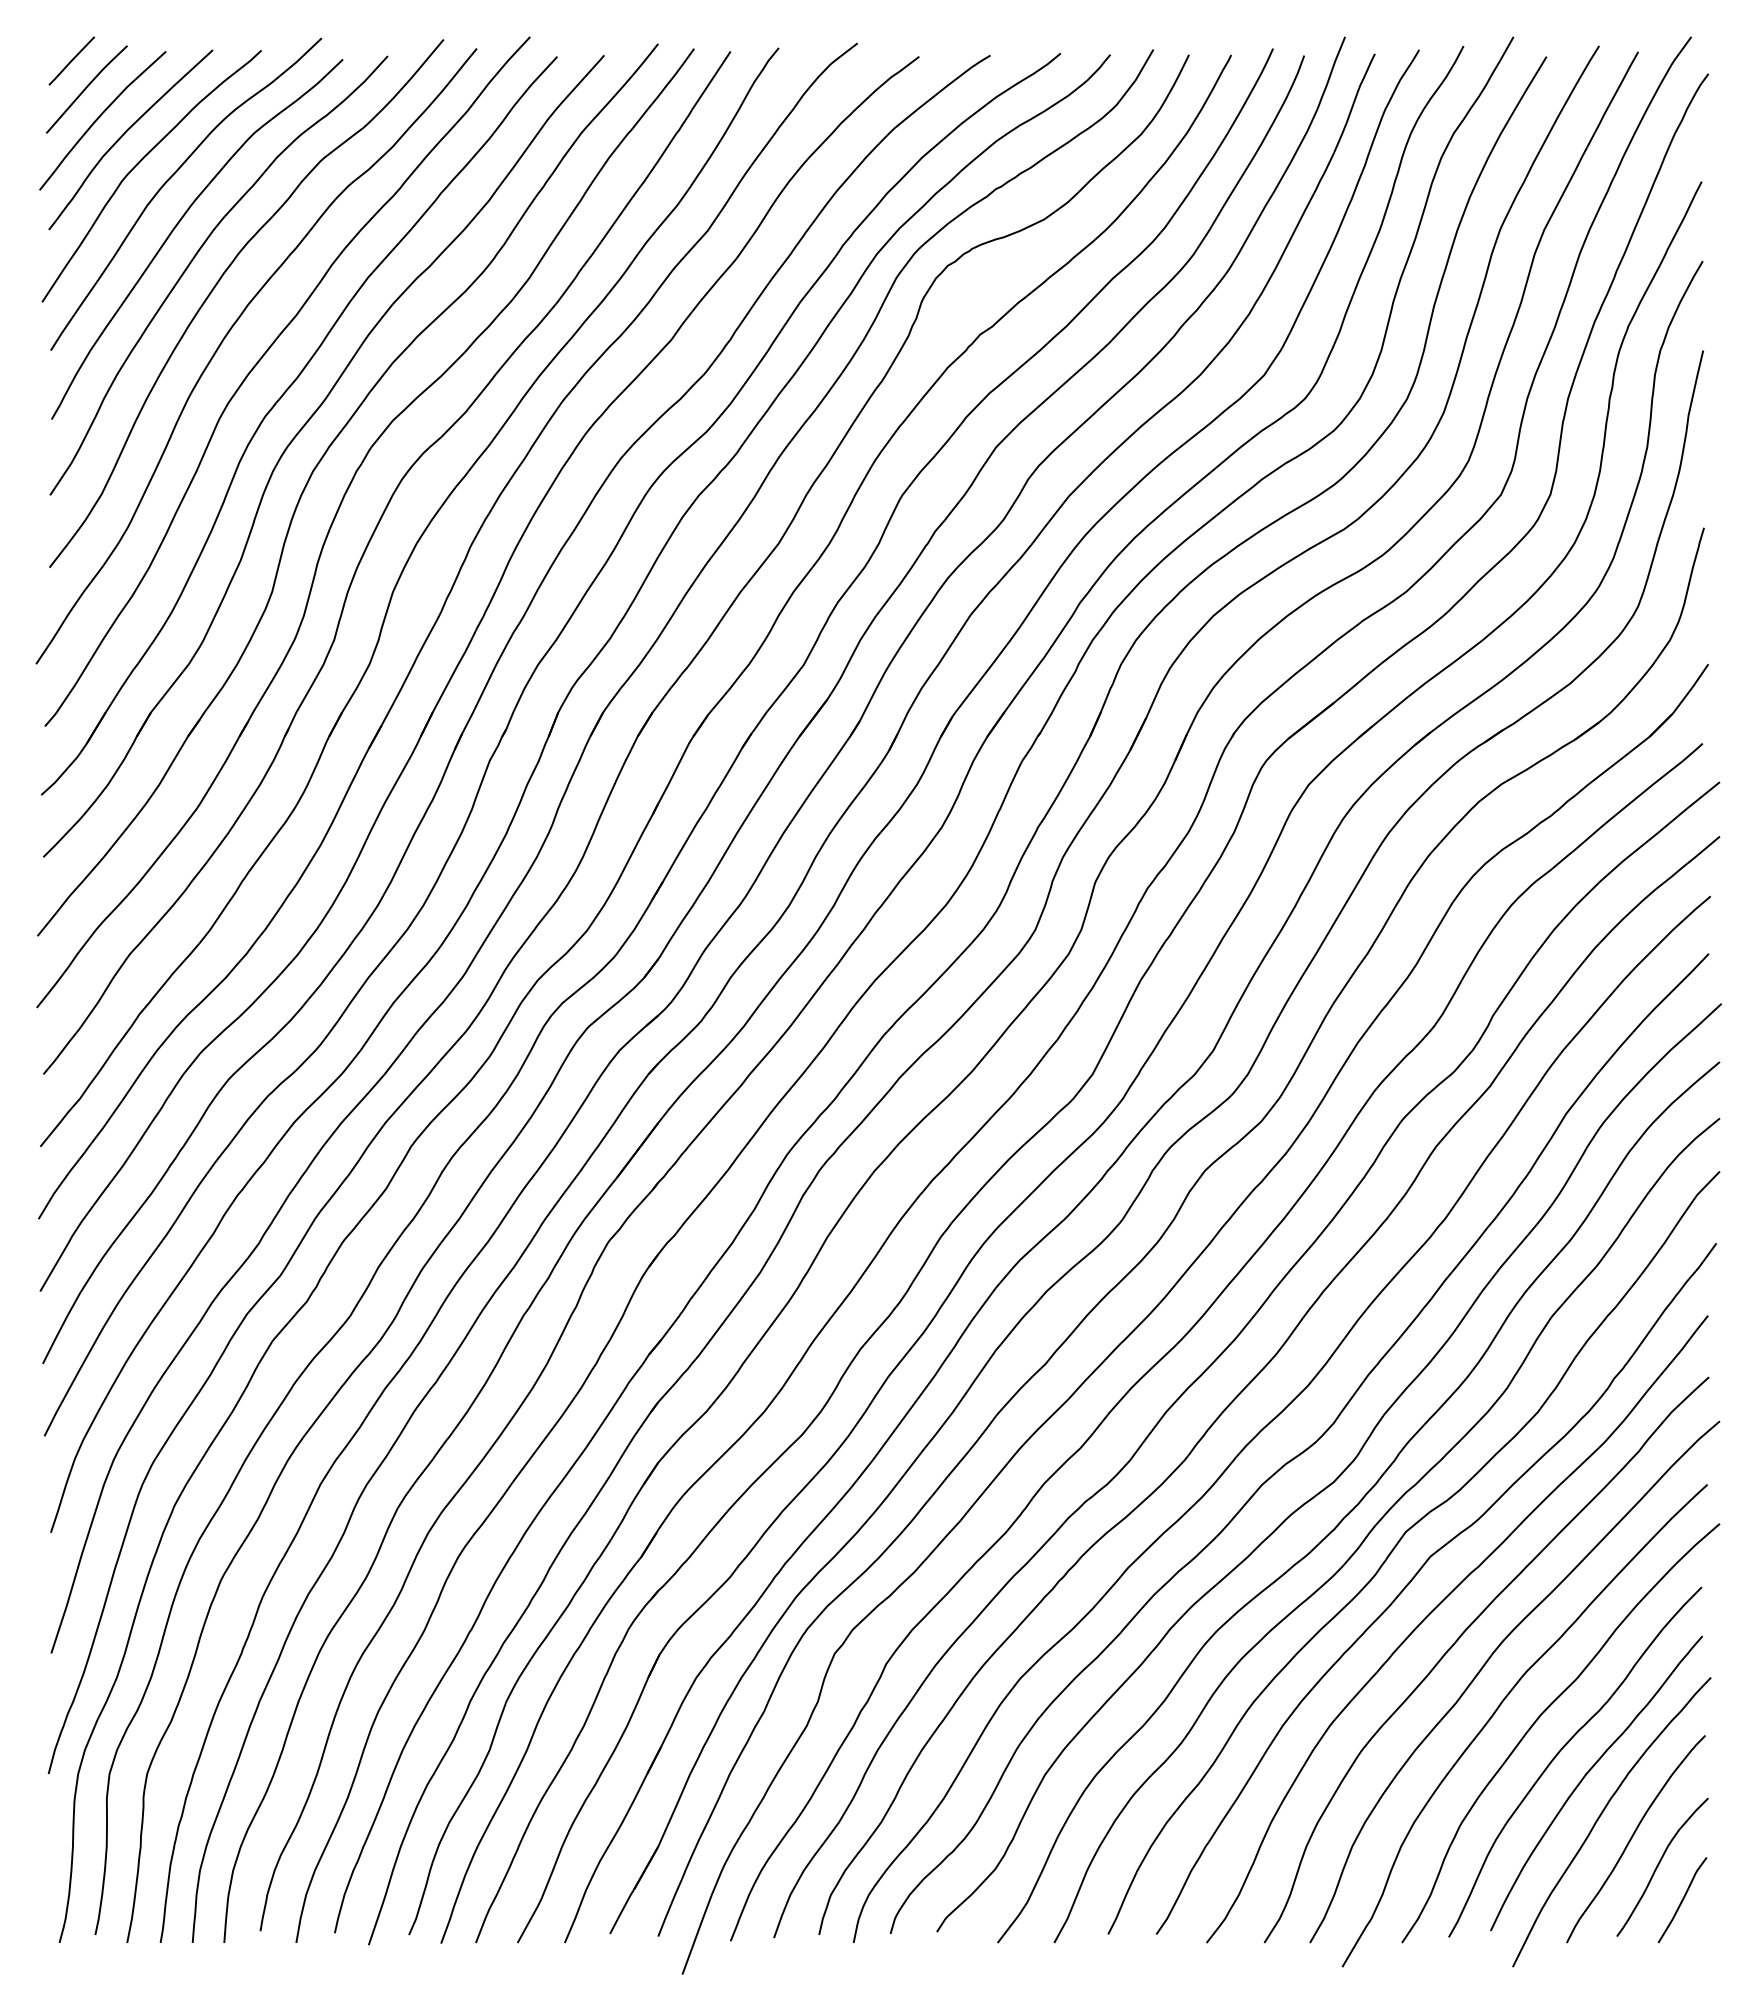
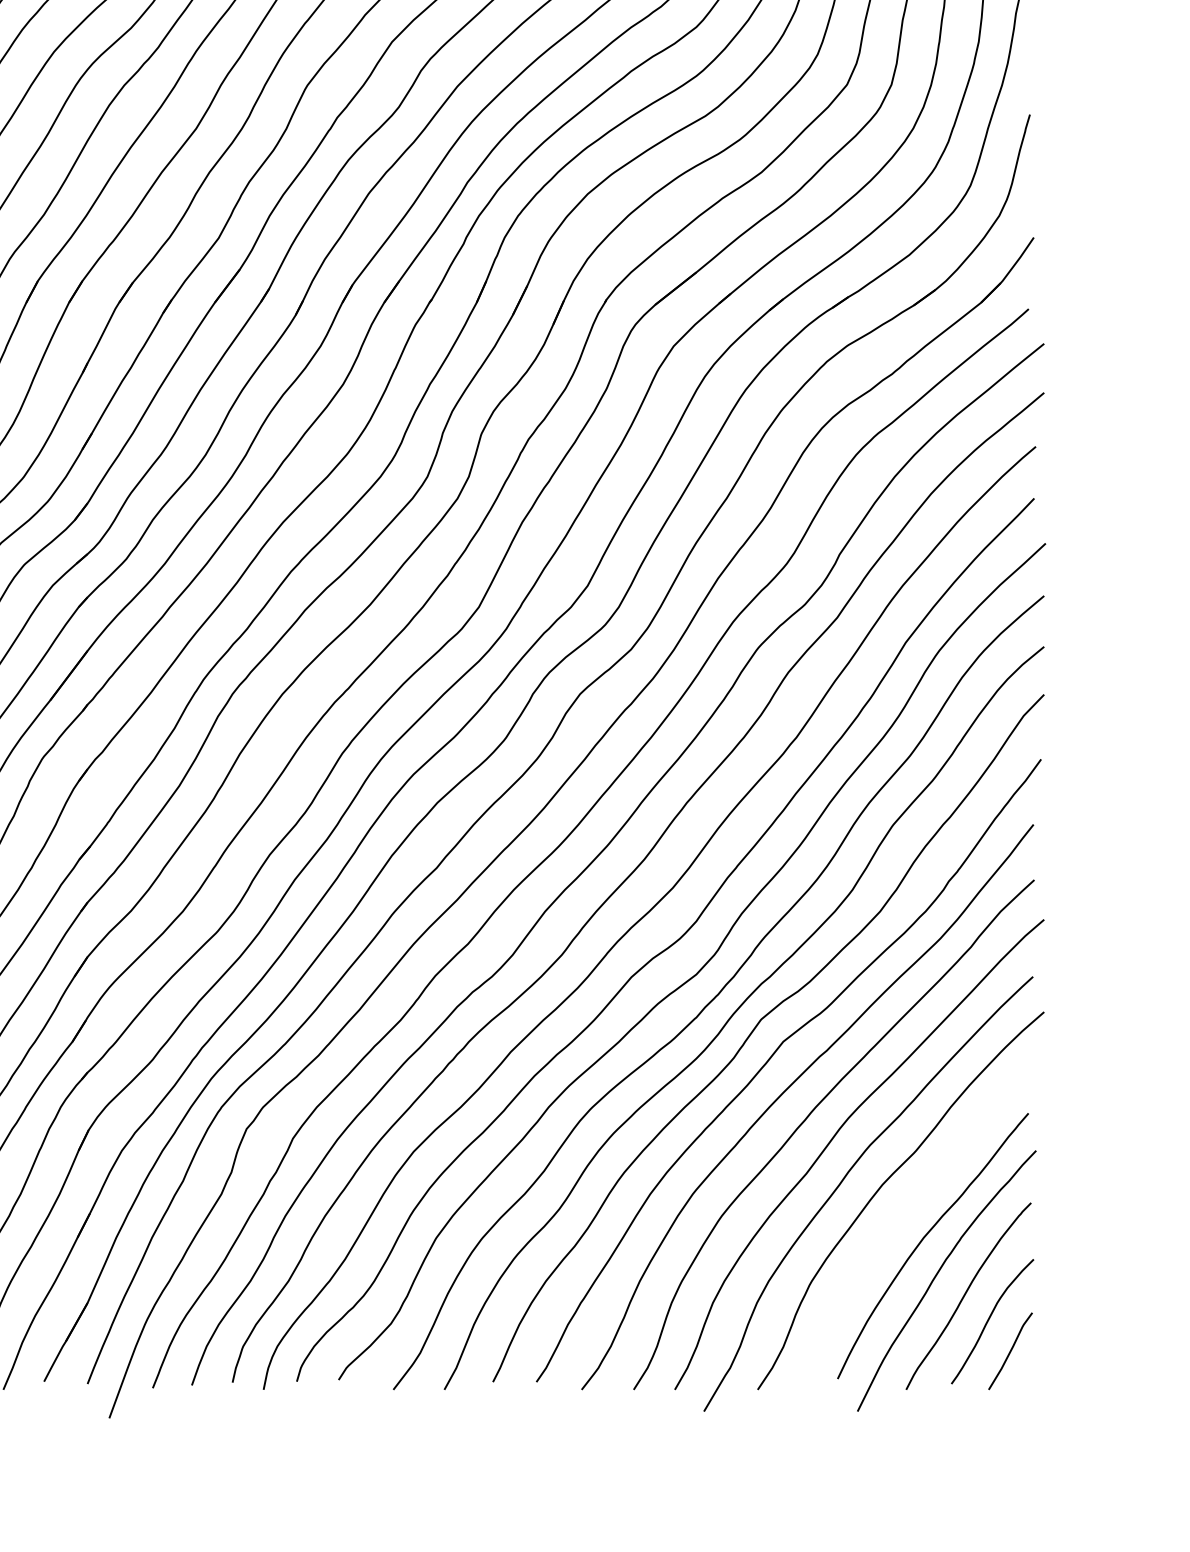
curve: (1560, 1752) -> (900, 1218), removed

